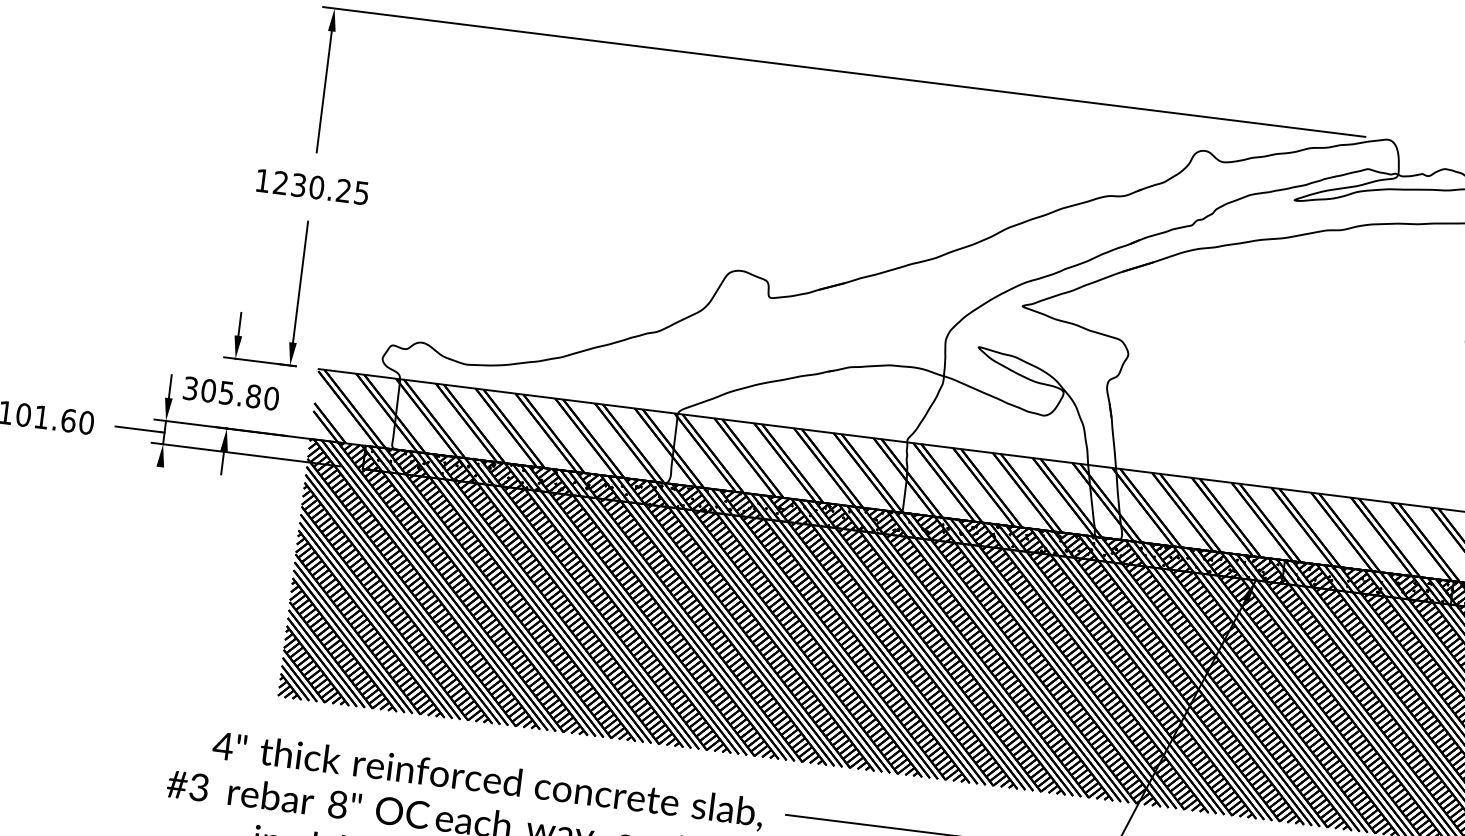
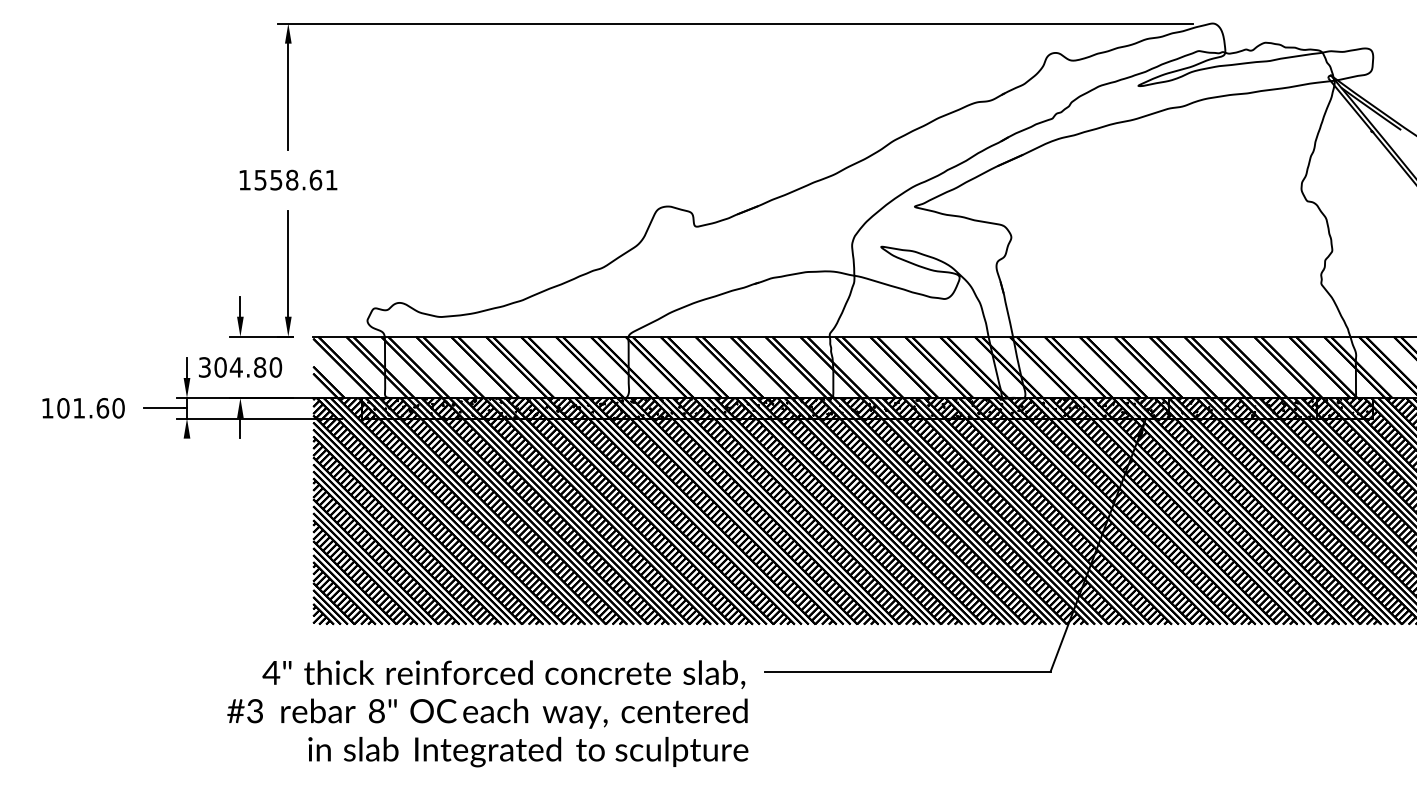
text: (320, 187) -> (295, 179), 1230.25 -> 1558.61
text: (225, 392) -> (235, 367), 305.80 -> 304.80

